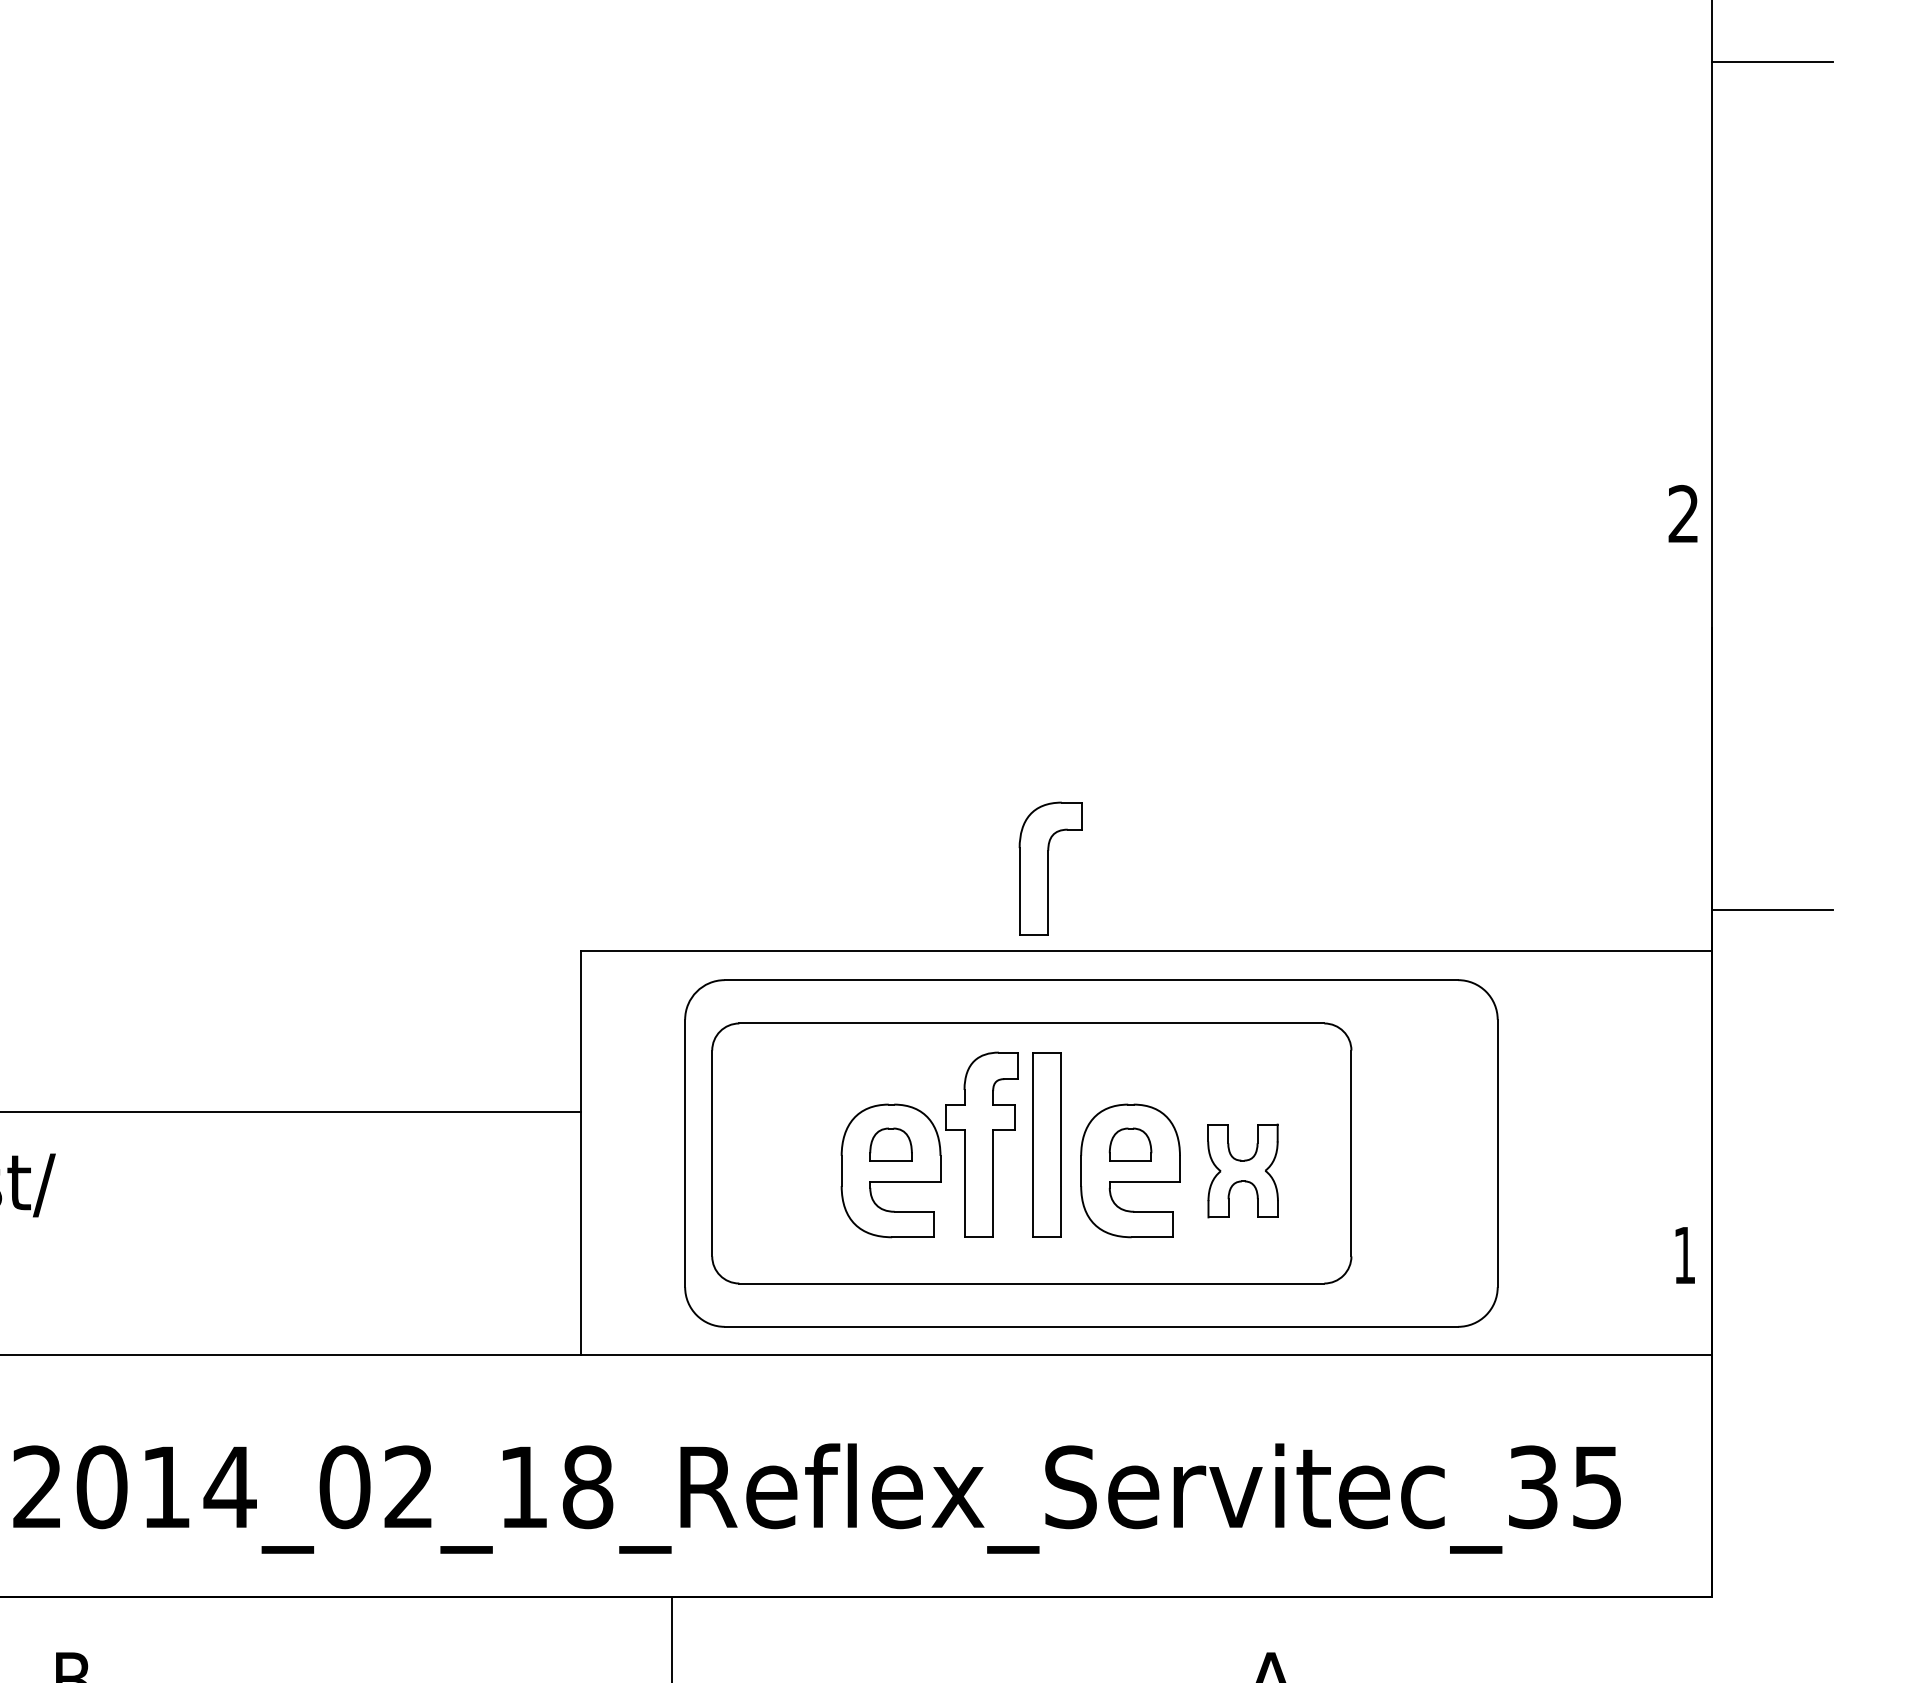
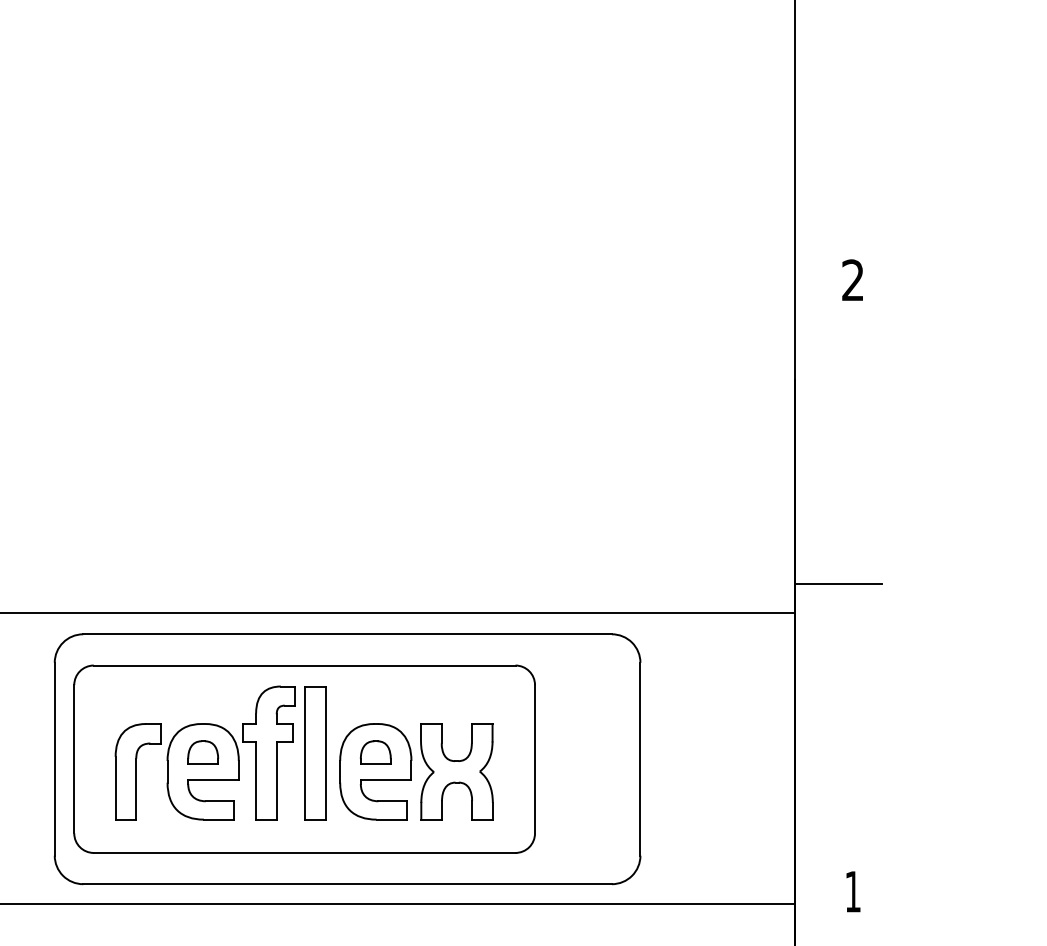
text: (1682, 513) -> (852, 279), moved
part: (1050, 868) -> (137, 771), moved
part: (1242, 1170) -> (456, 771), size x1.43
text: (1684, 1255) -> (852, 891), moved

